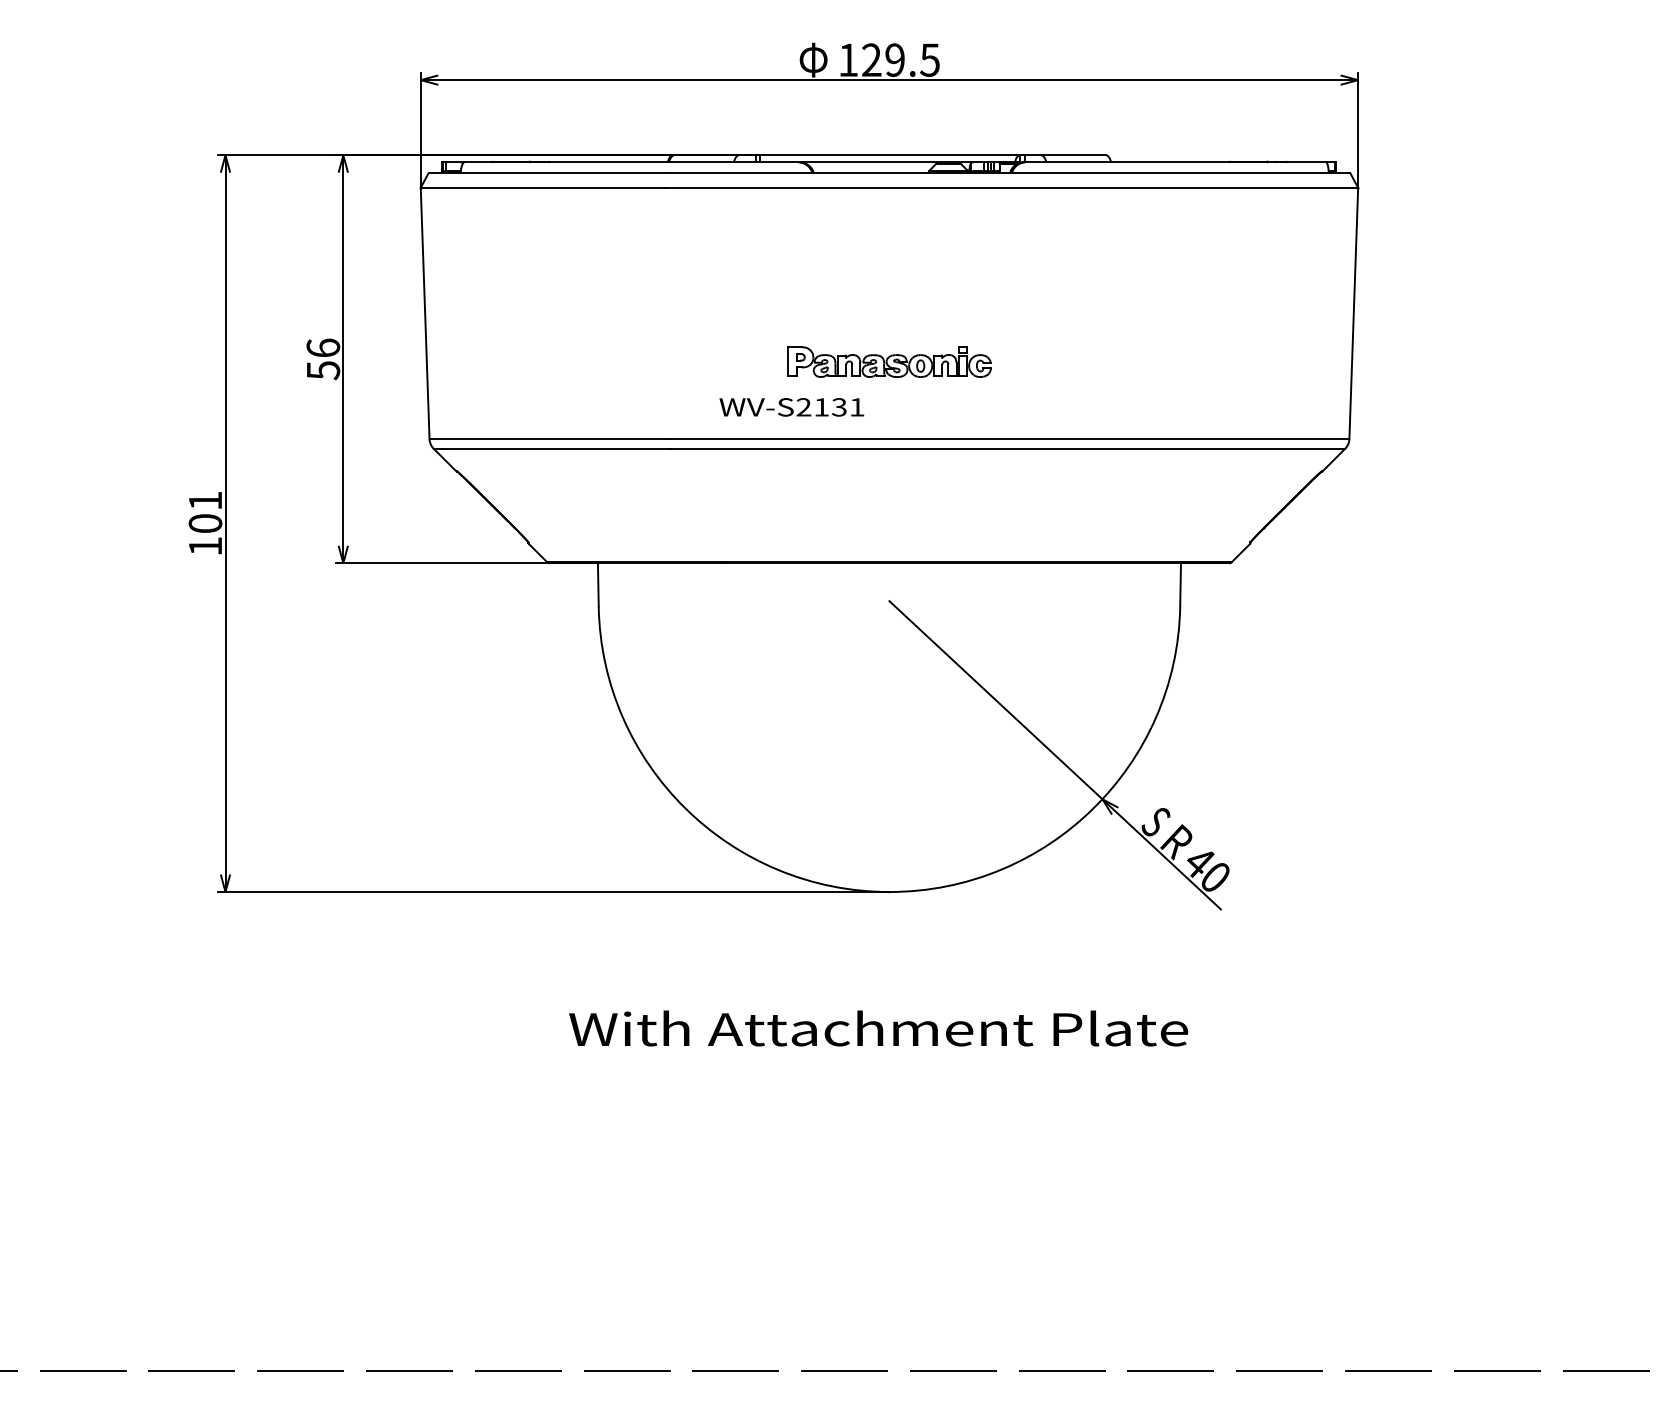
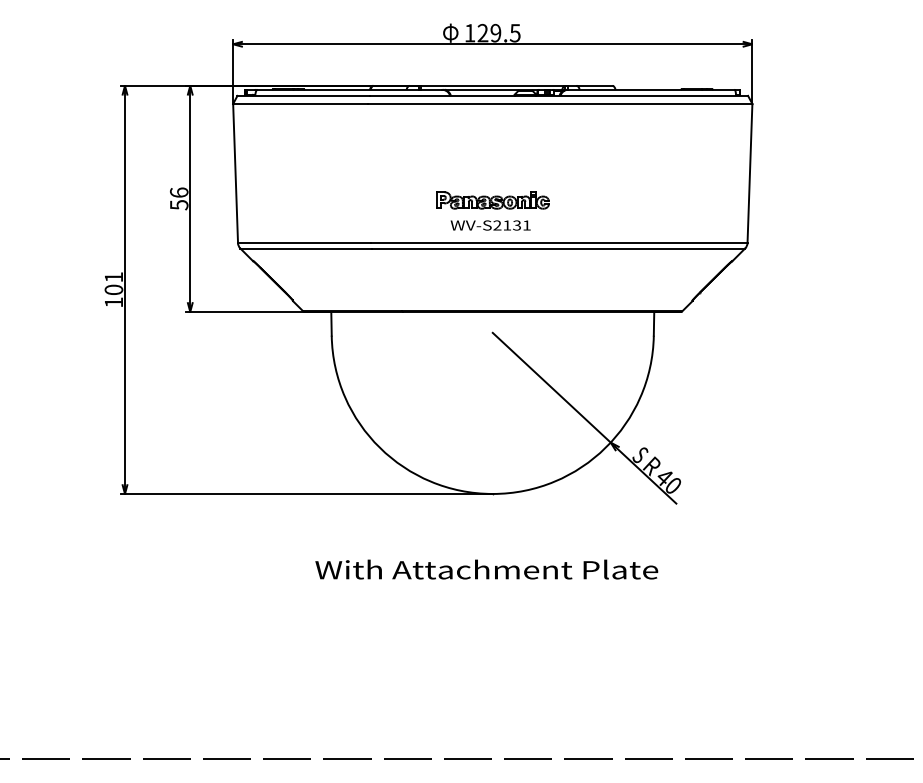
text: (791, 407) -> (490, 225), moved

